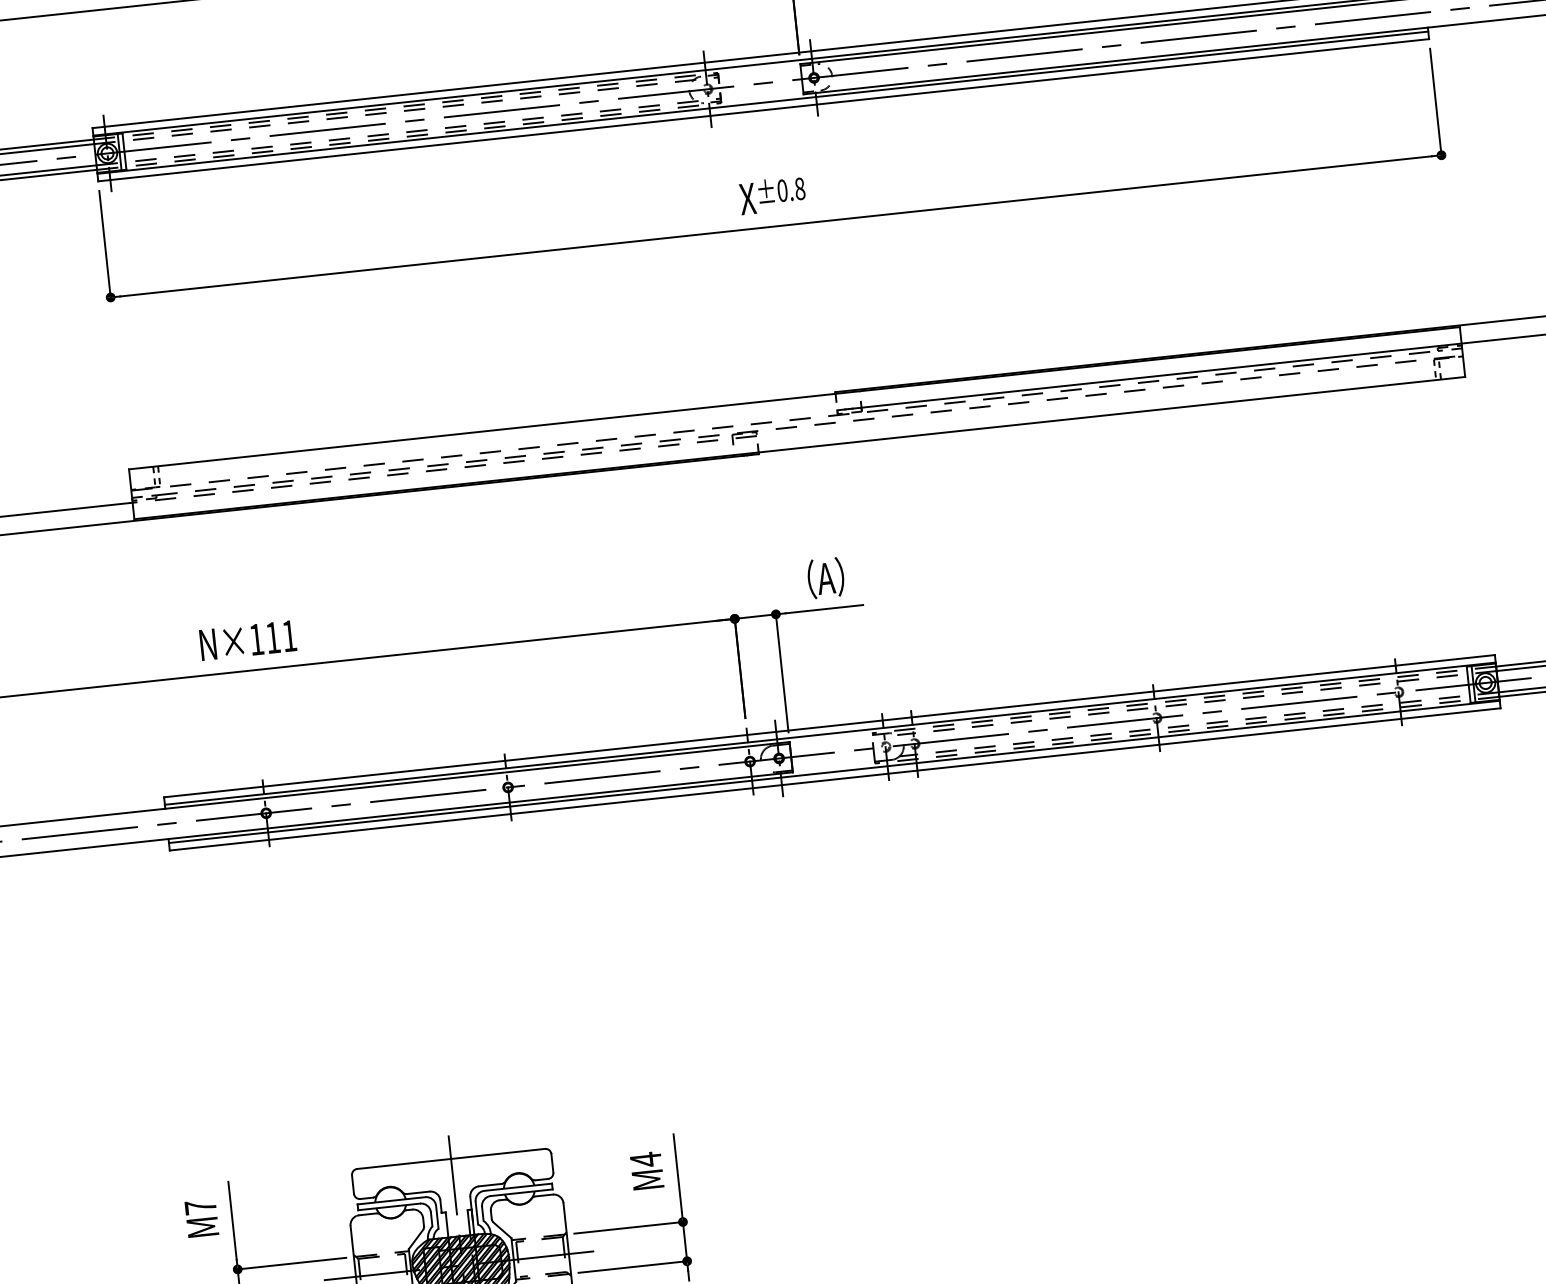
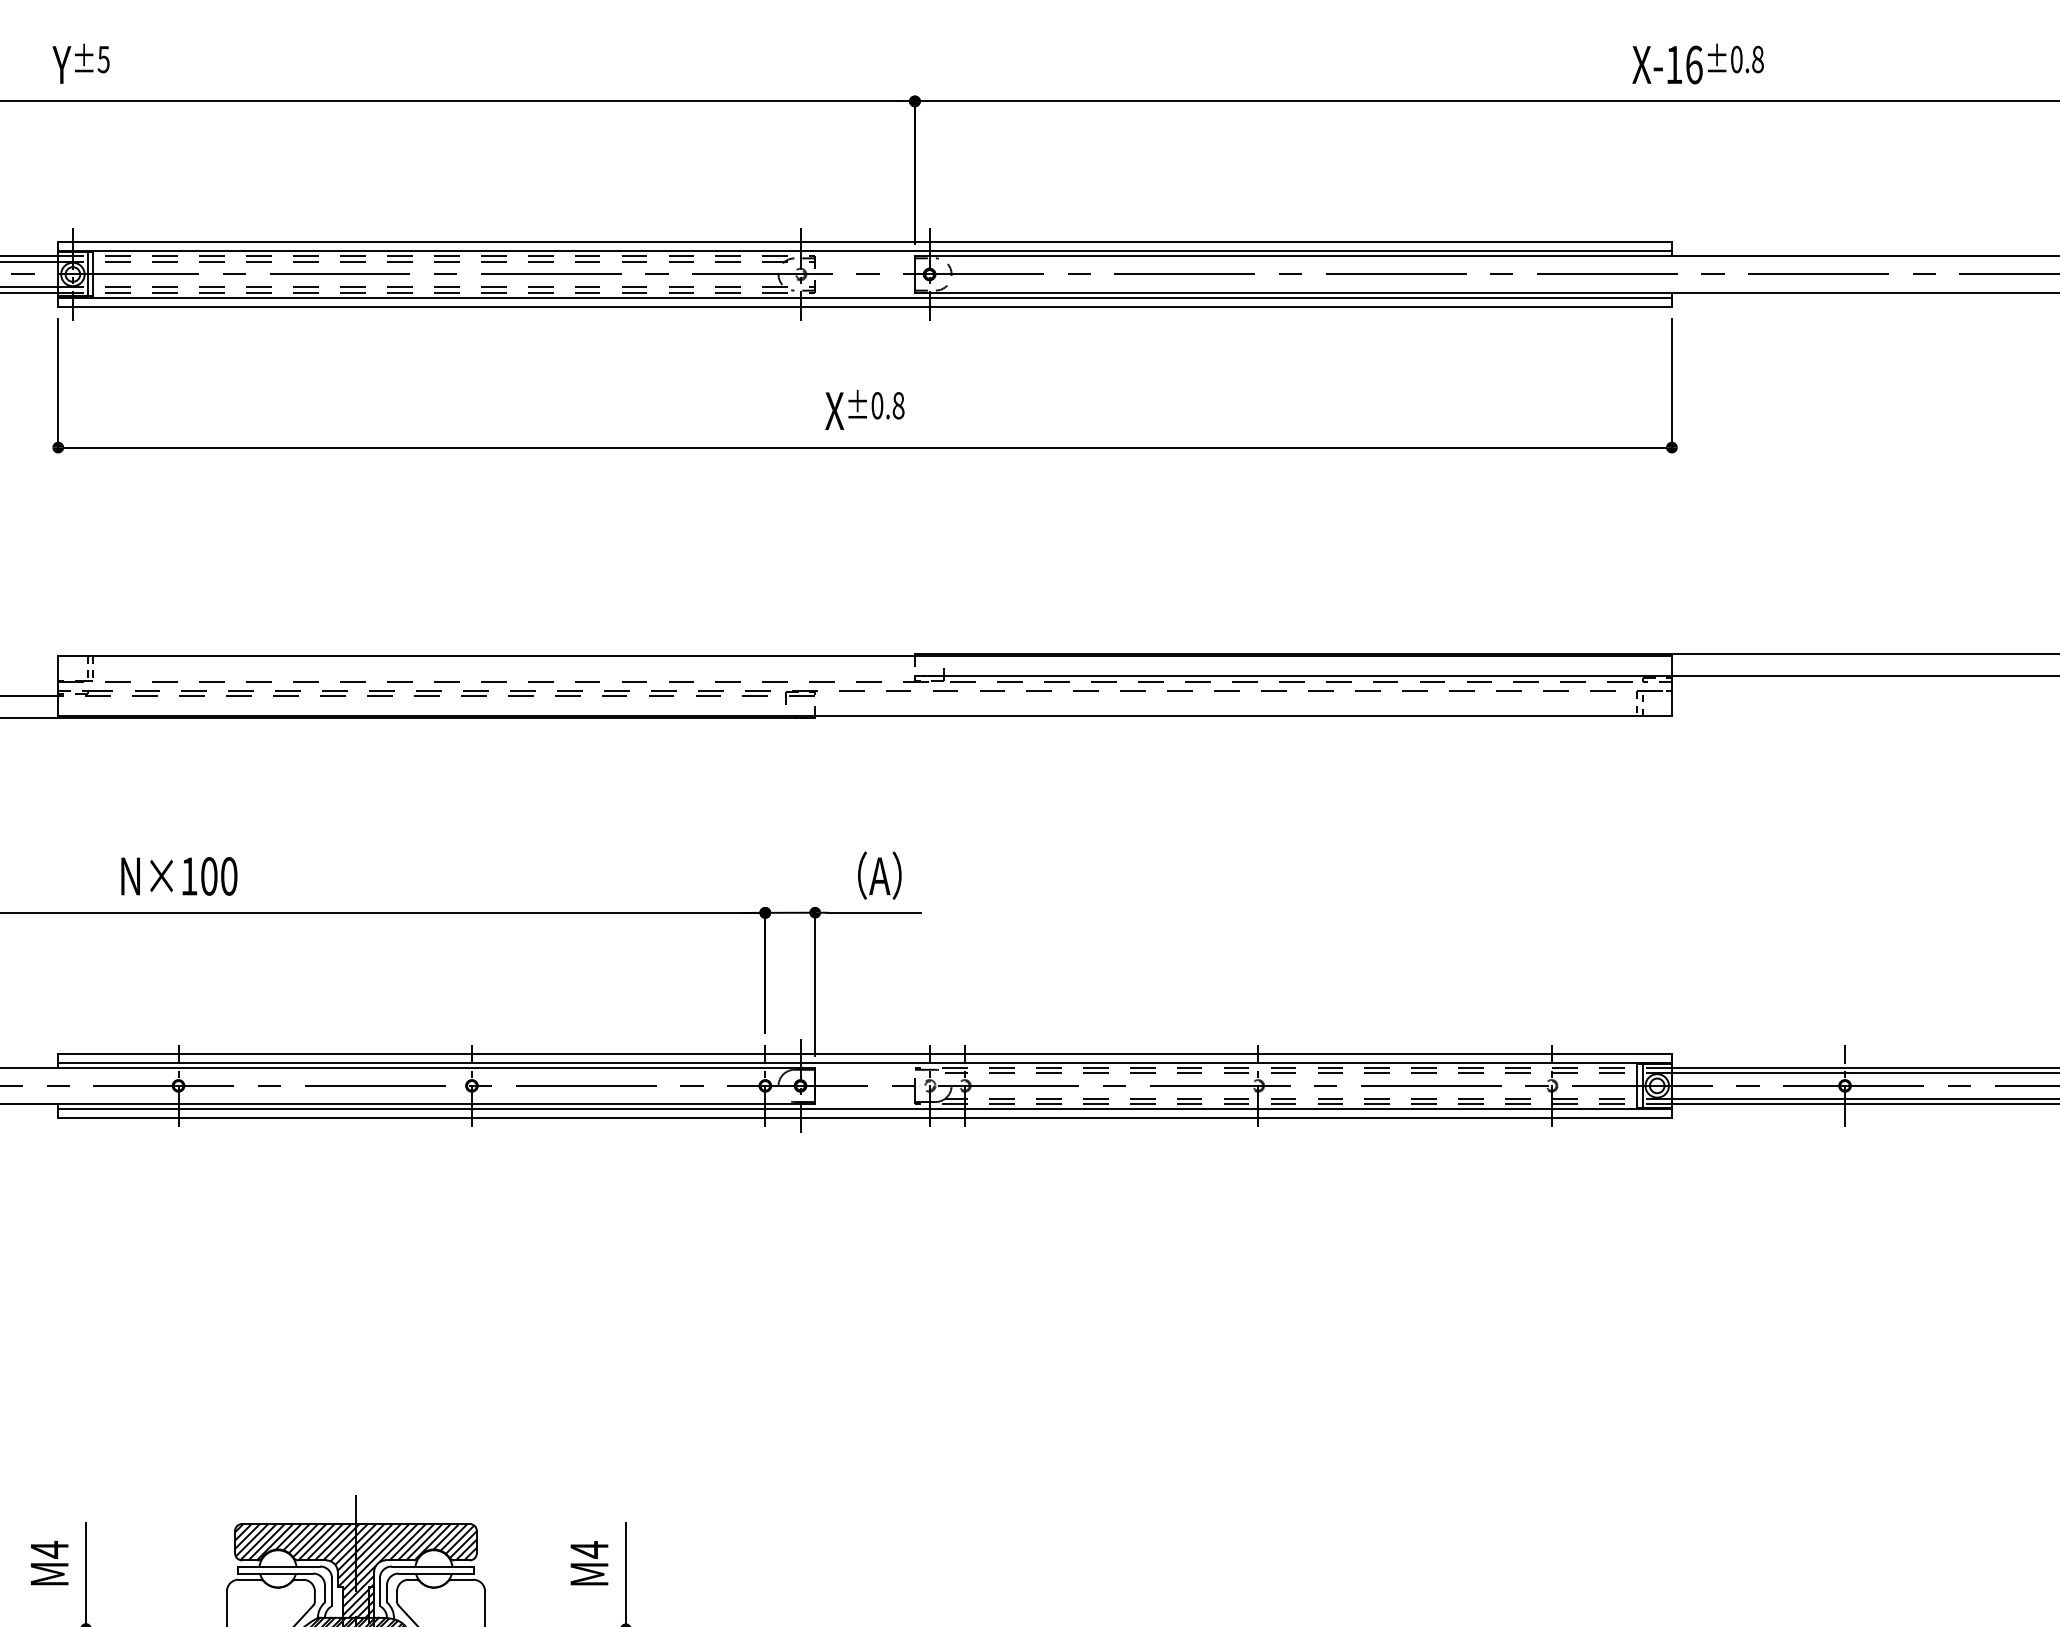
text: (281, 636) -> (219, 876), N×111 -> N×100
hatch: (454, 1197) -> (355, 1570), added
text: (200, 1207) -> (49, 1549), M7 -> M4

